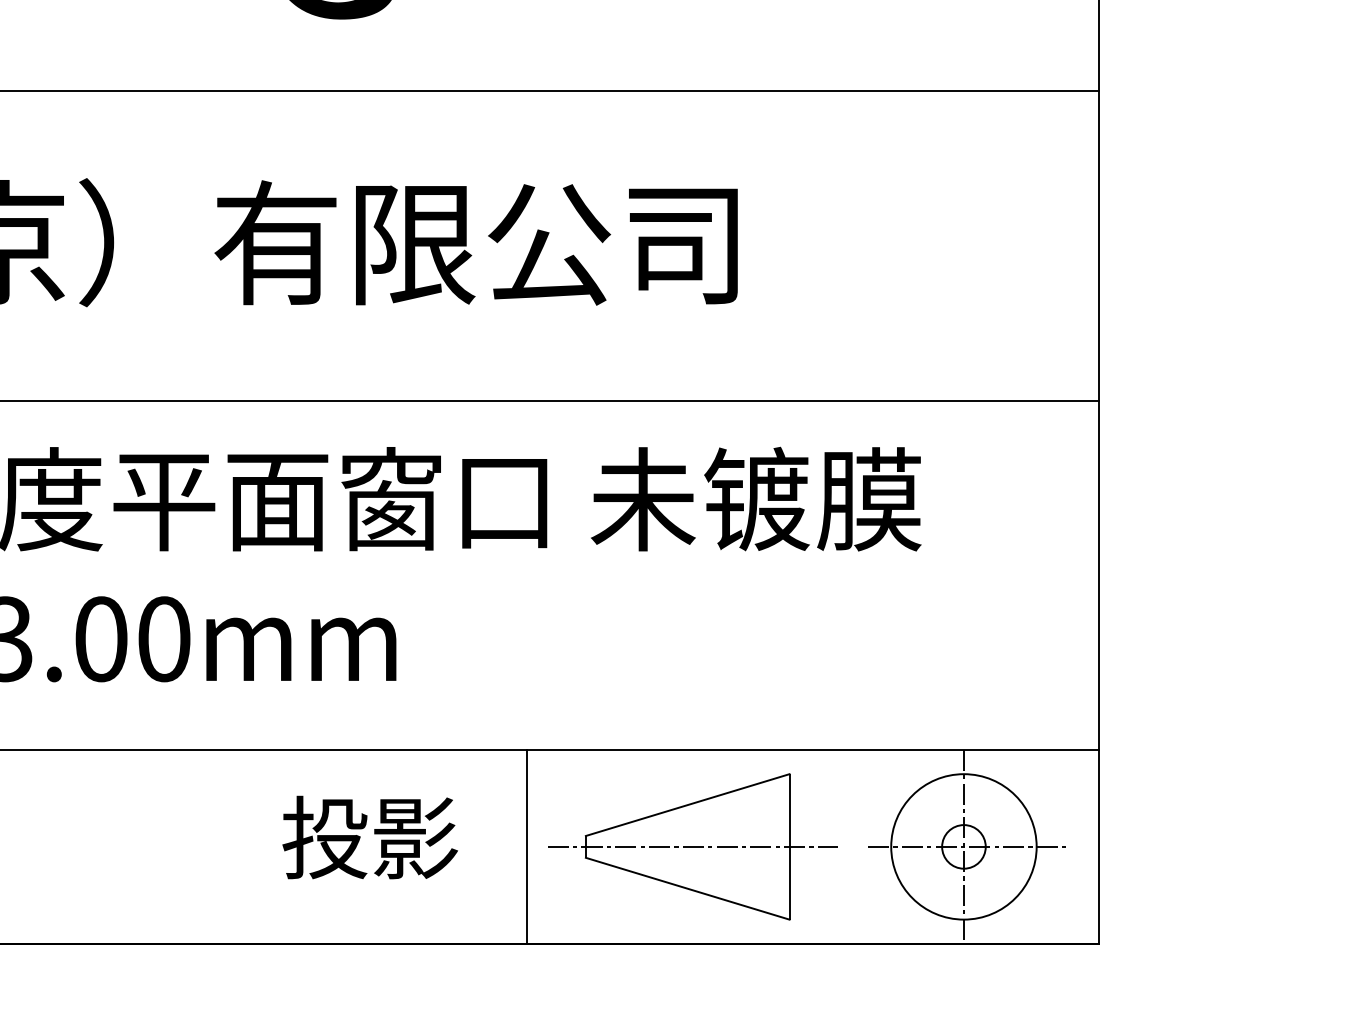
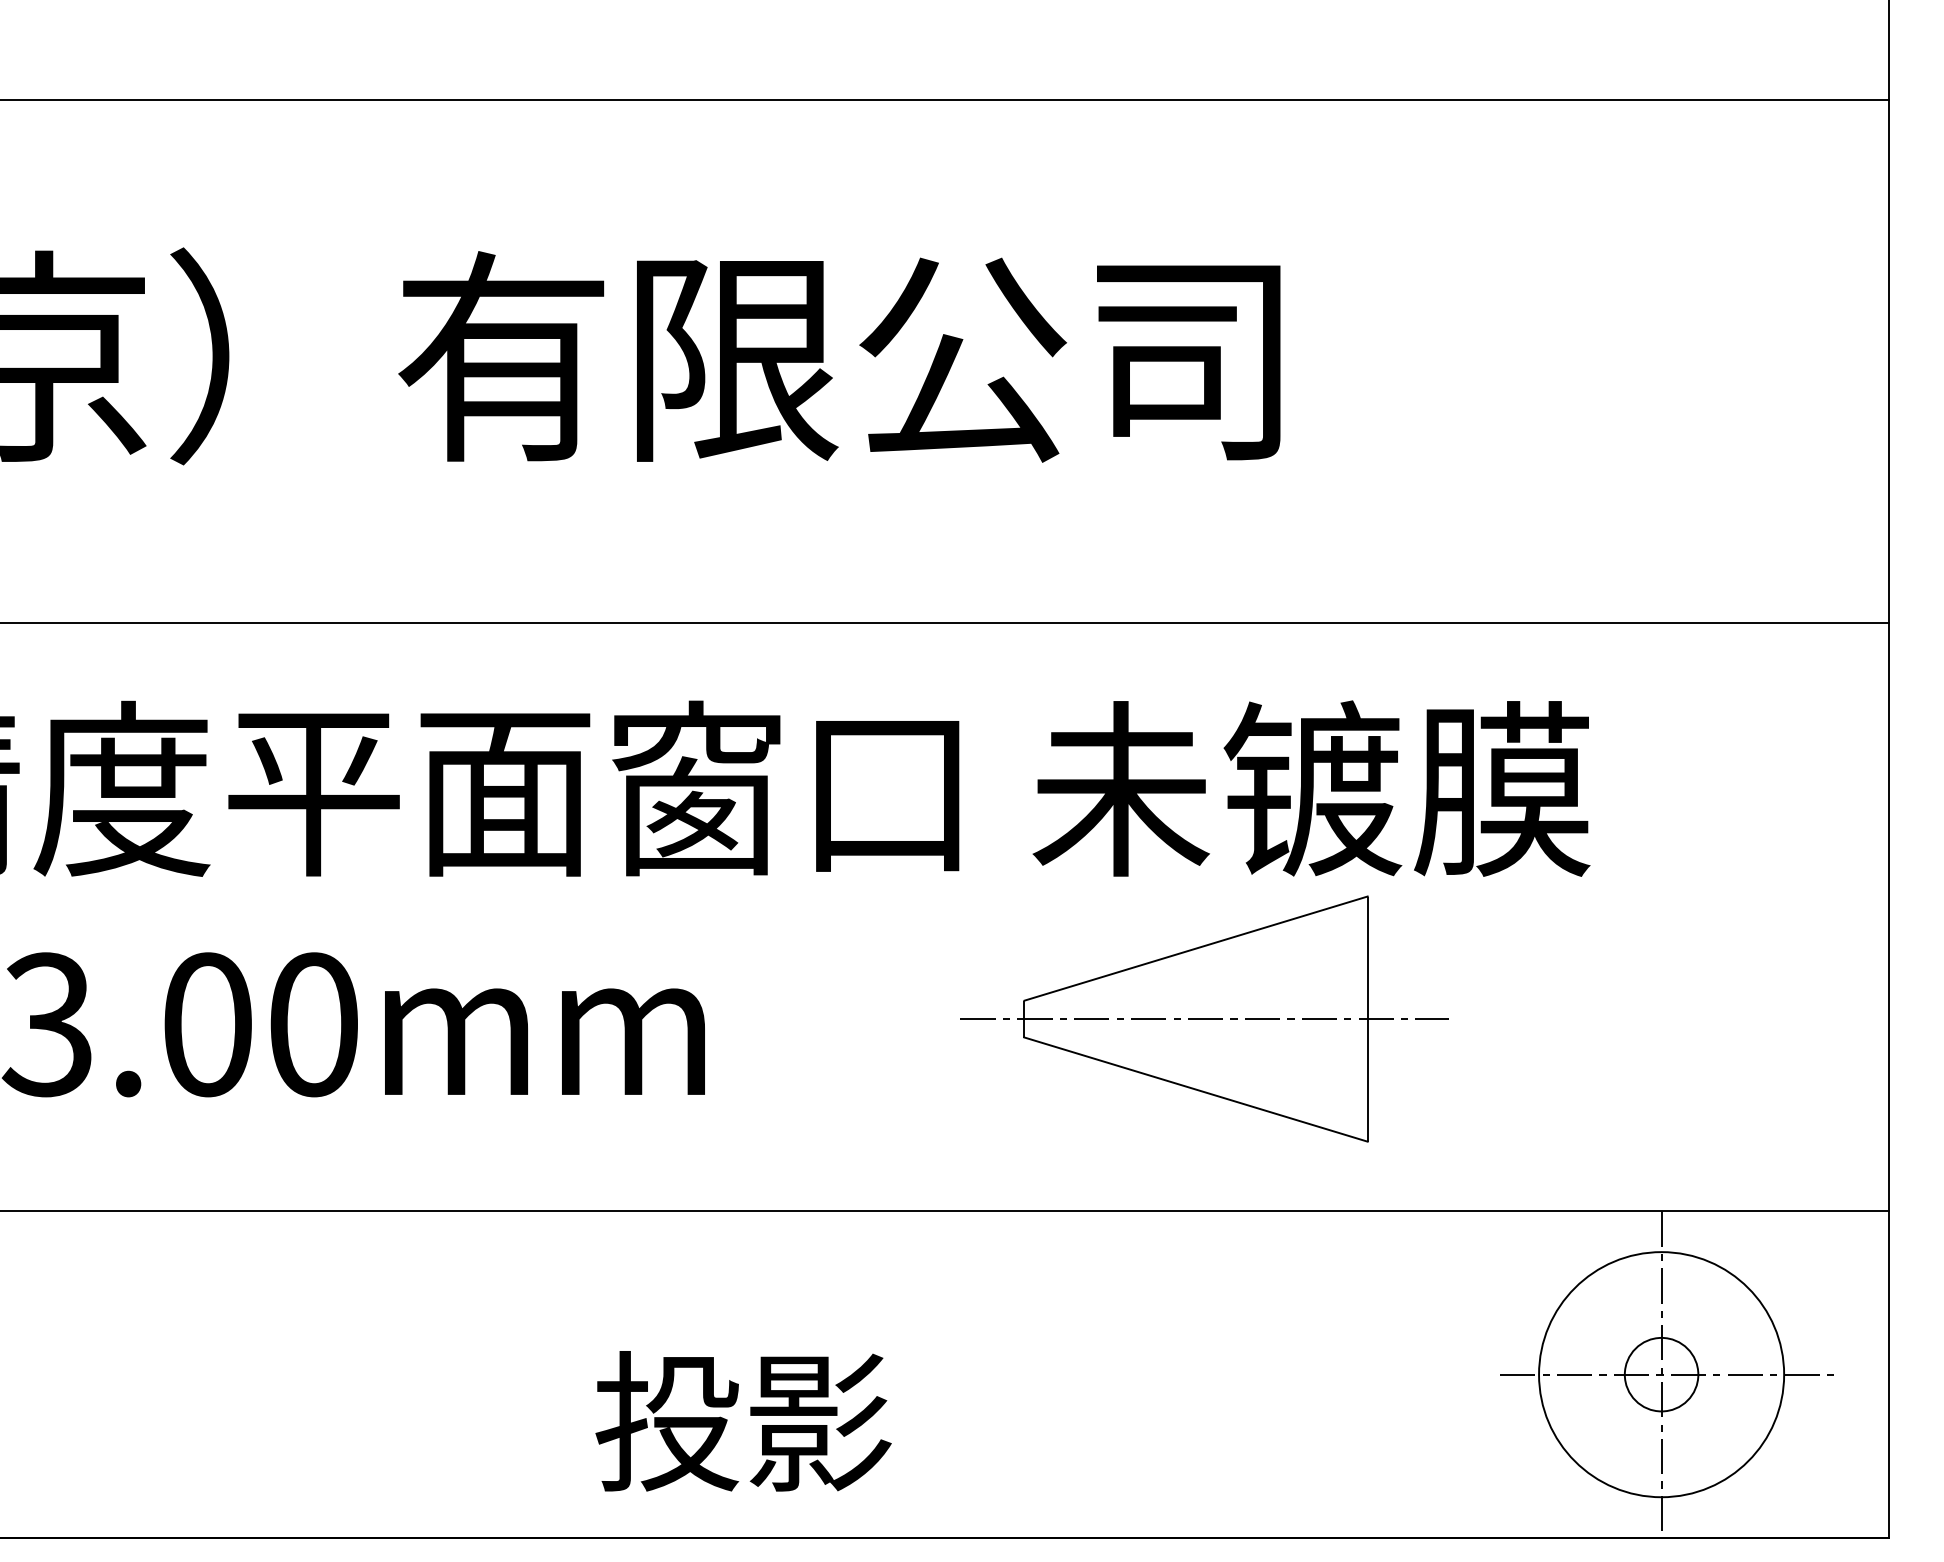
text: (369, 837) -> (742, 1421), moved
line: (527, 846) -> (926, 1374), removed
part: (692, 846) -> (1204, 1018), moved

